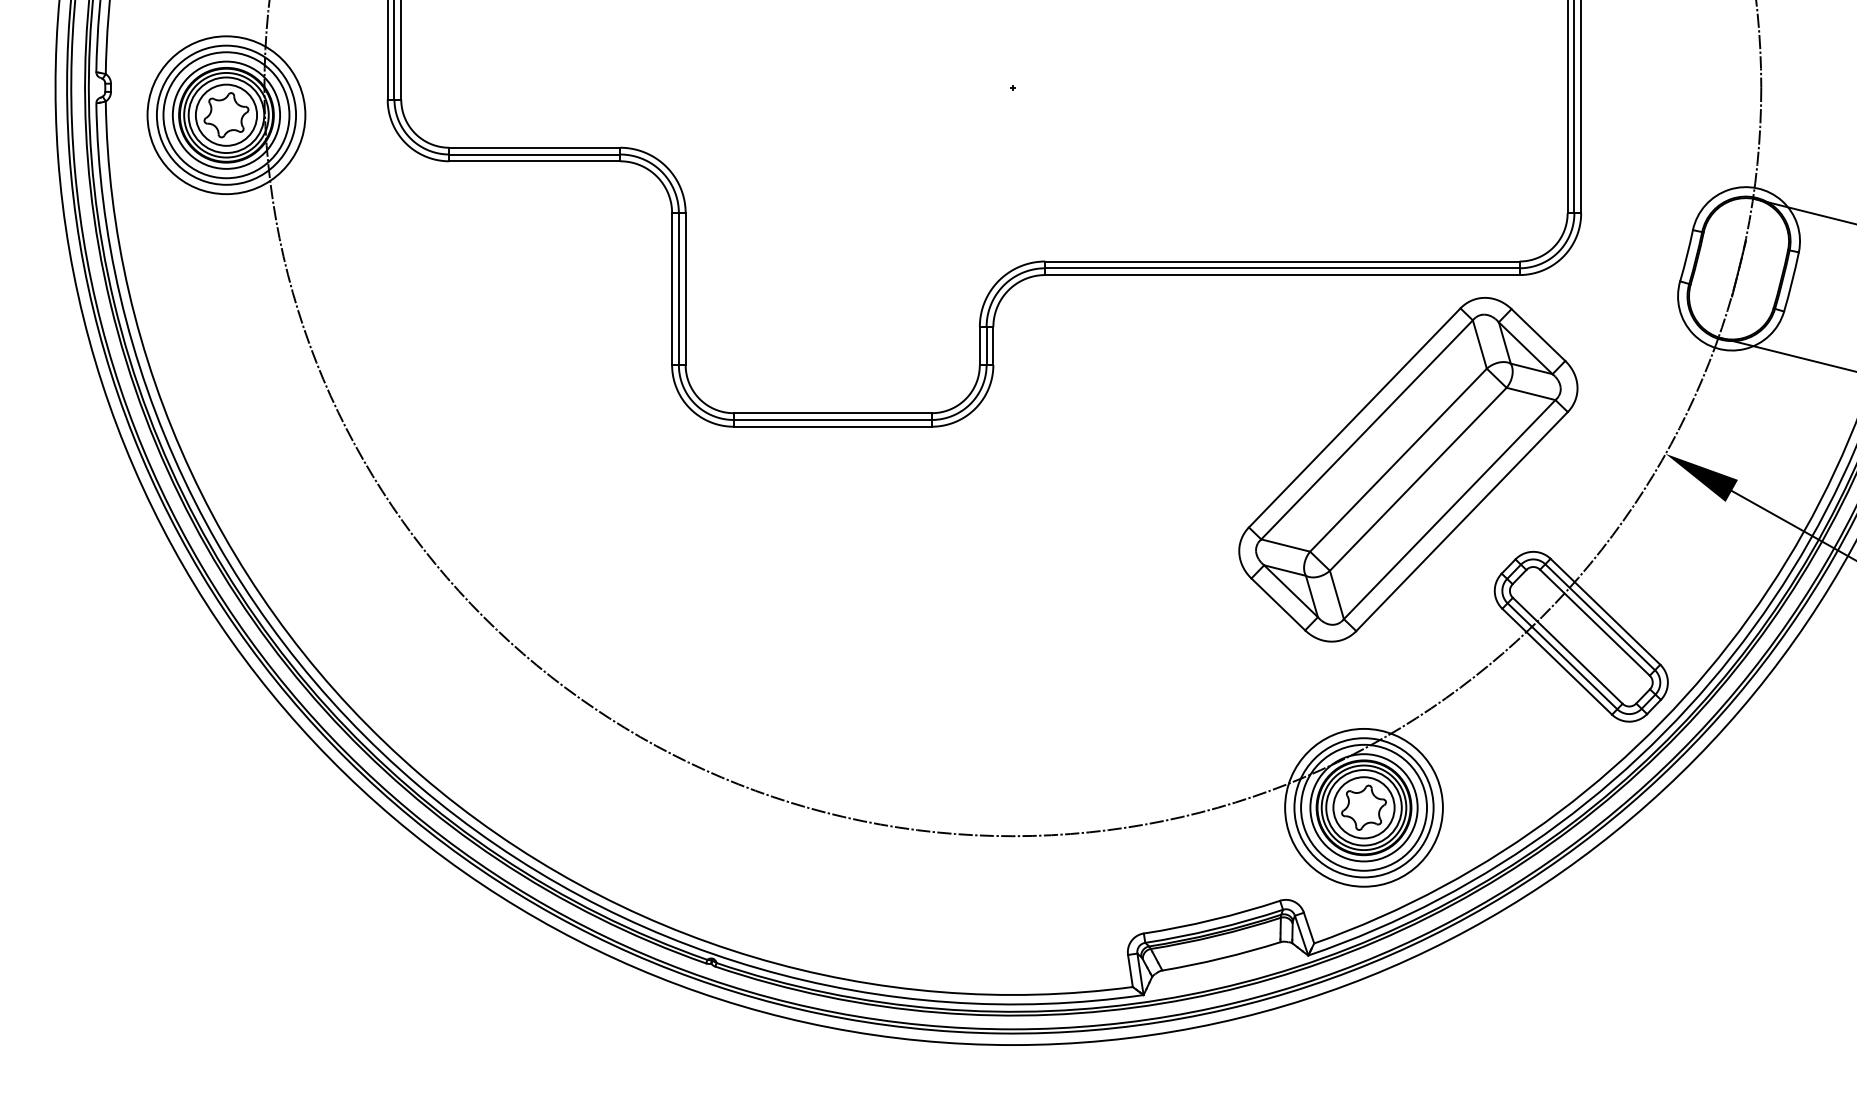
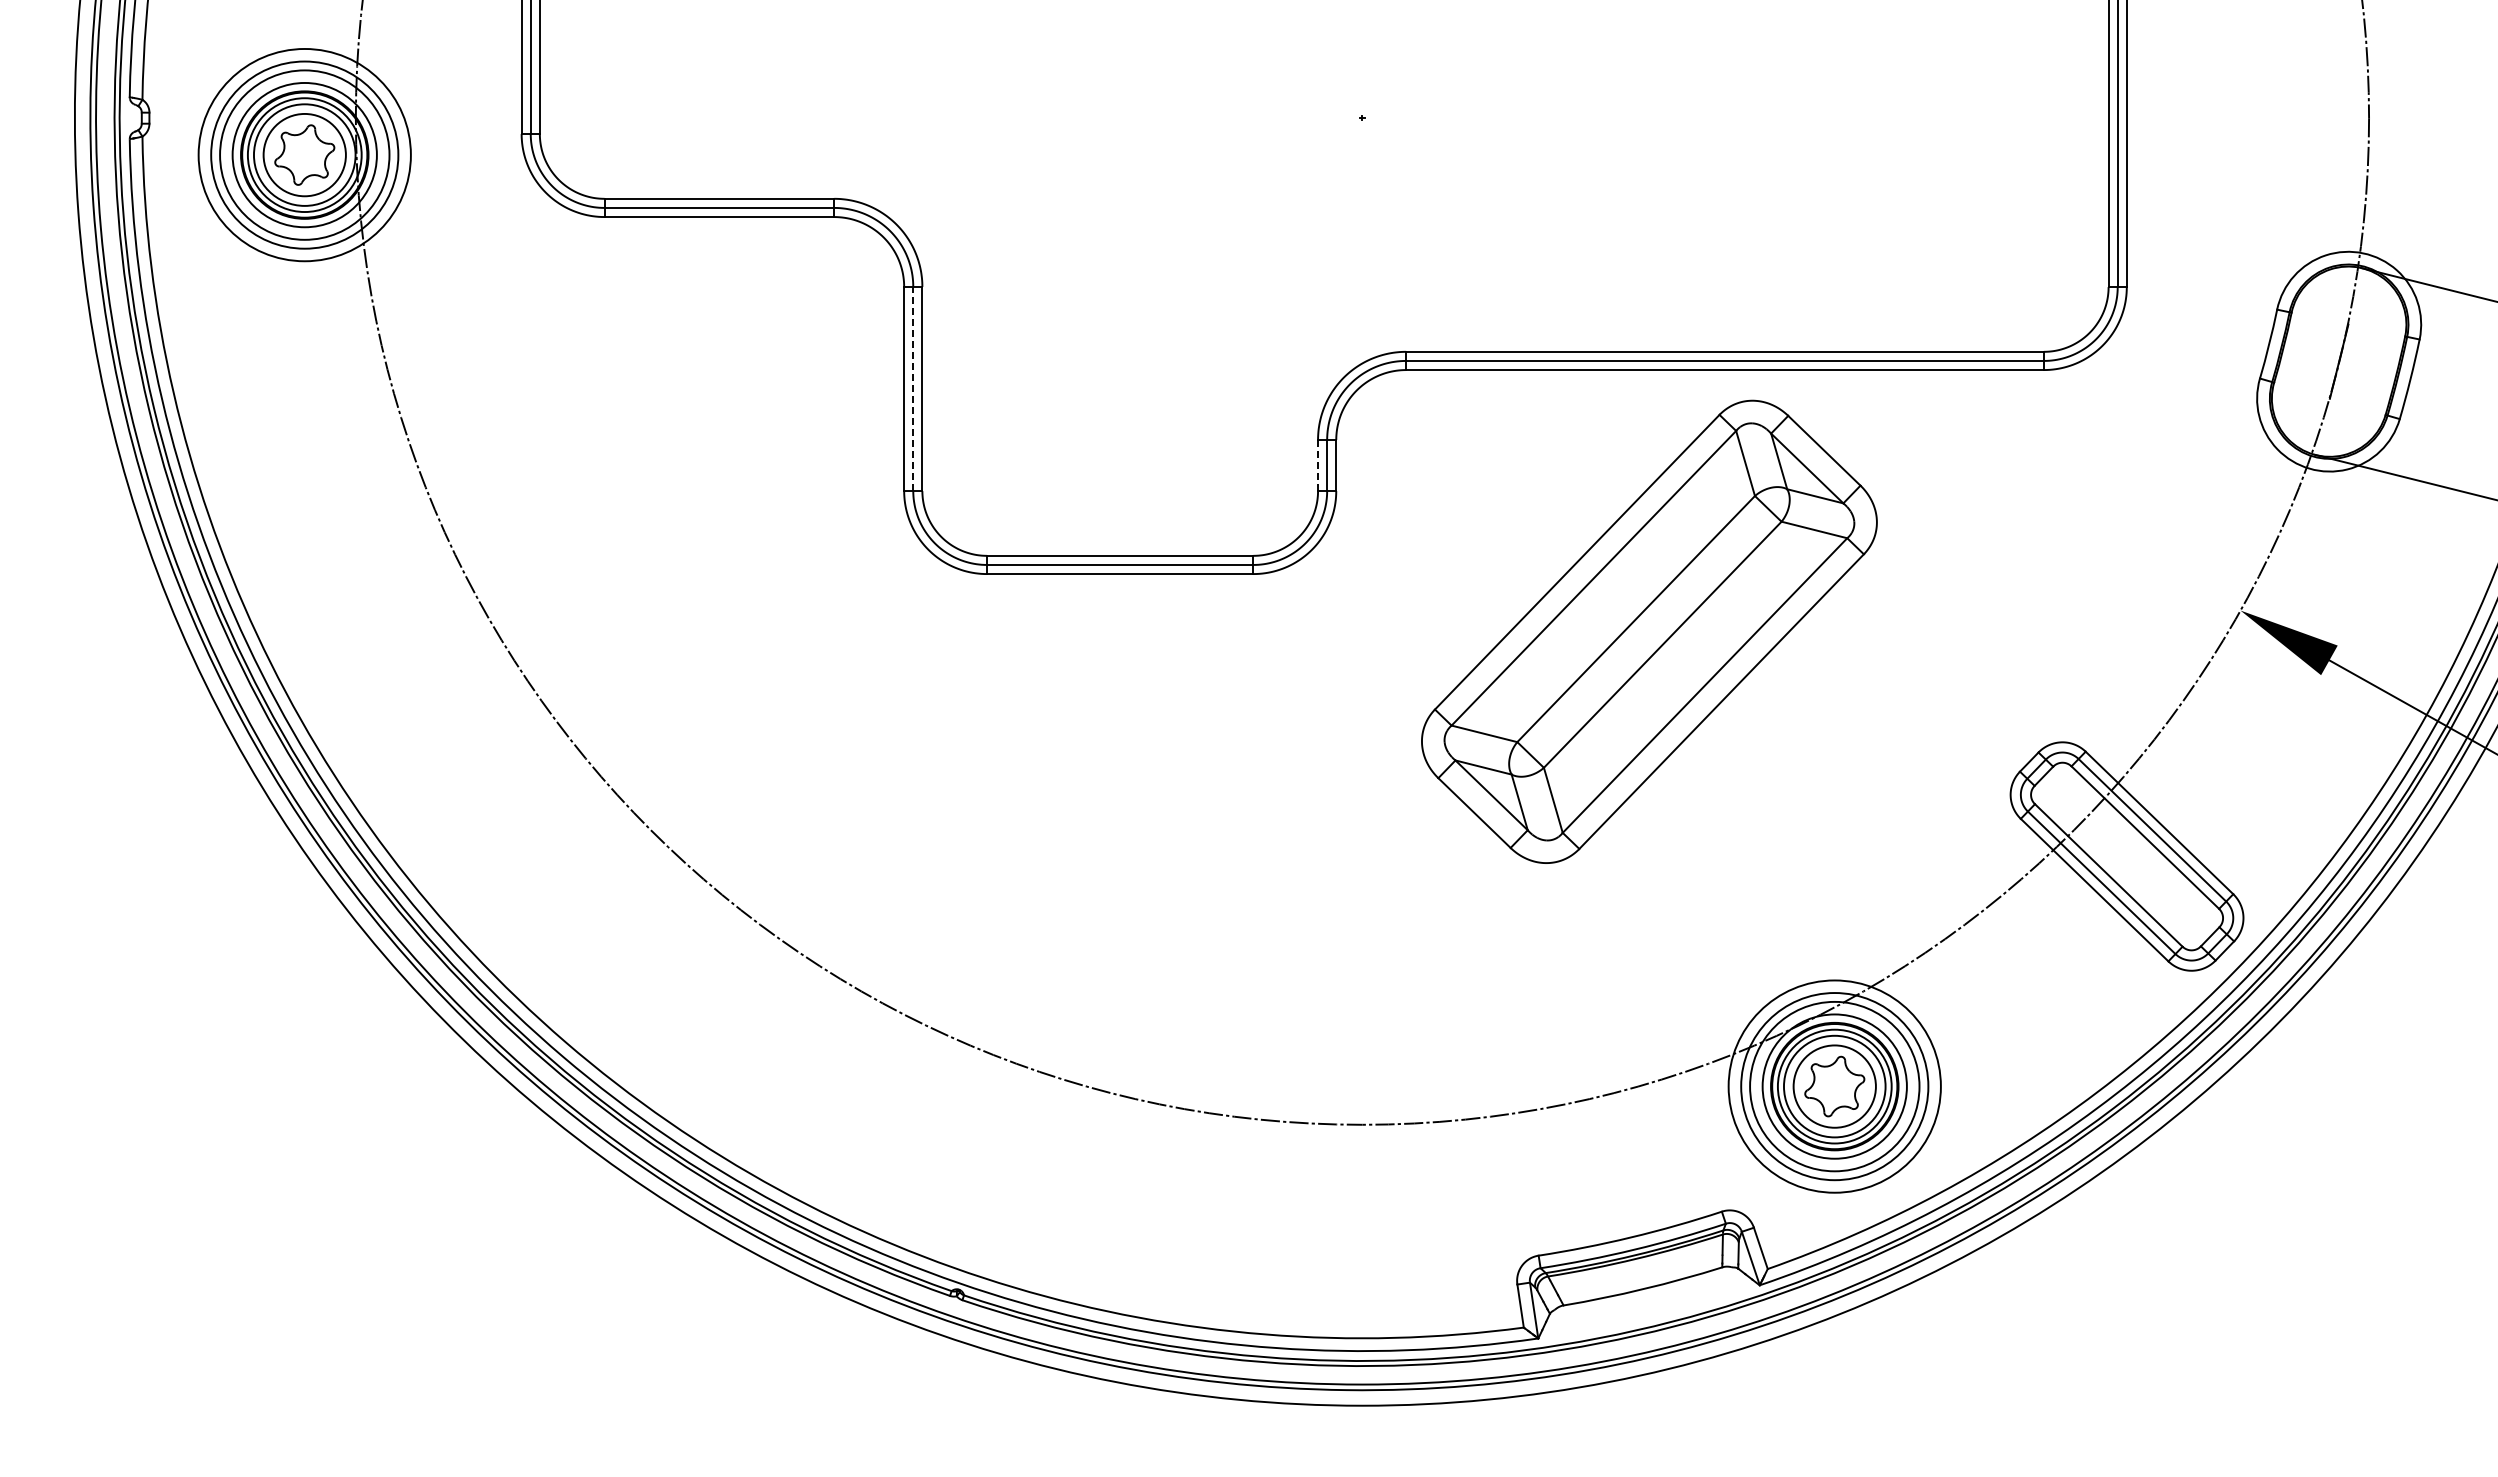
line: (679, 288) -> (913, 388), solid -> dashed
line: (980, 346) -> (1318, 465), solid -> dashed
part: (1408, 469) -> (1649, 631), moved

